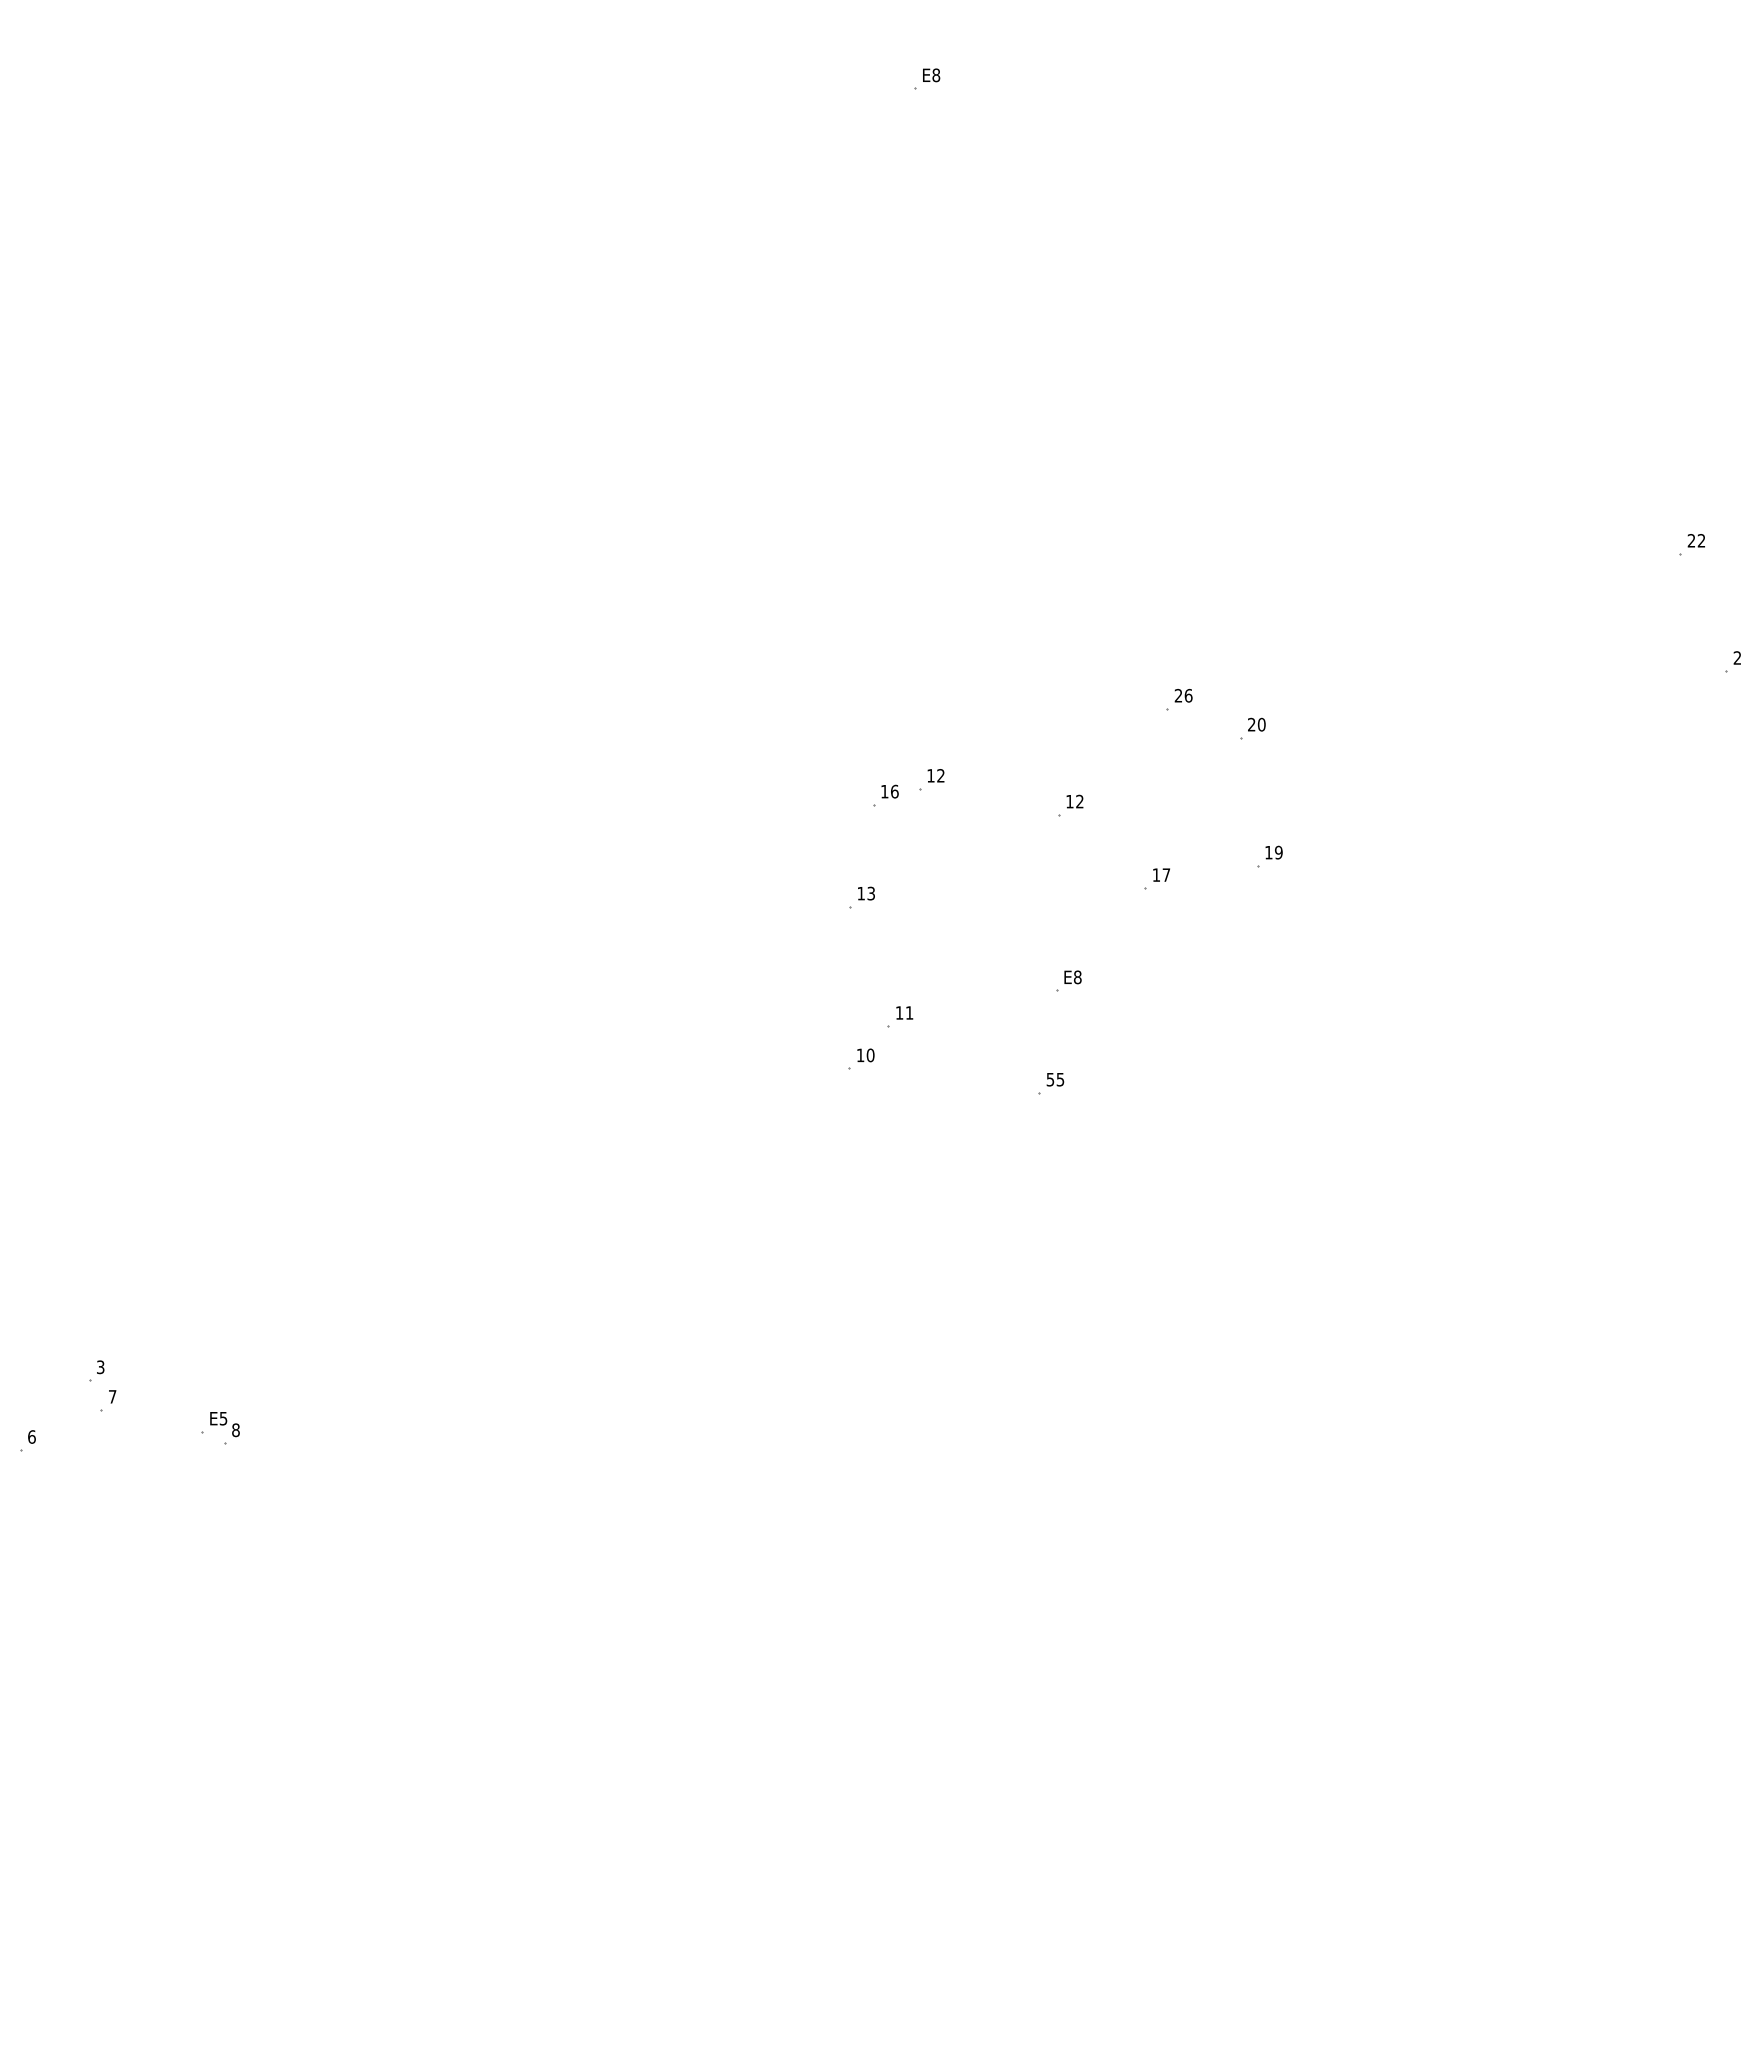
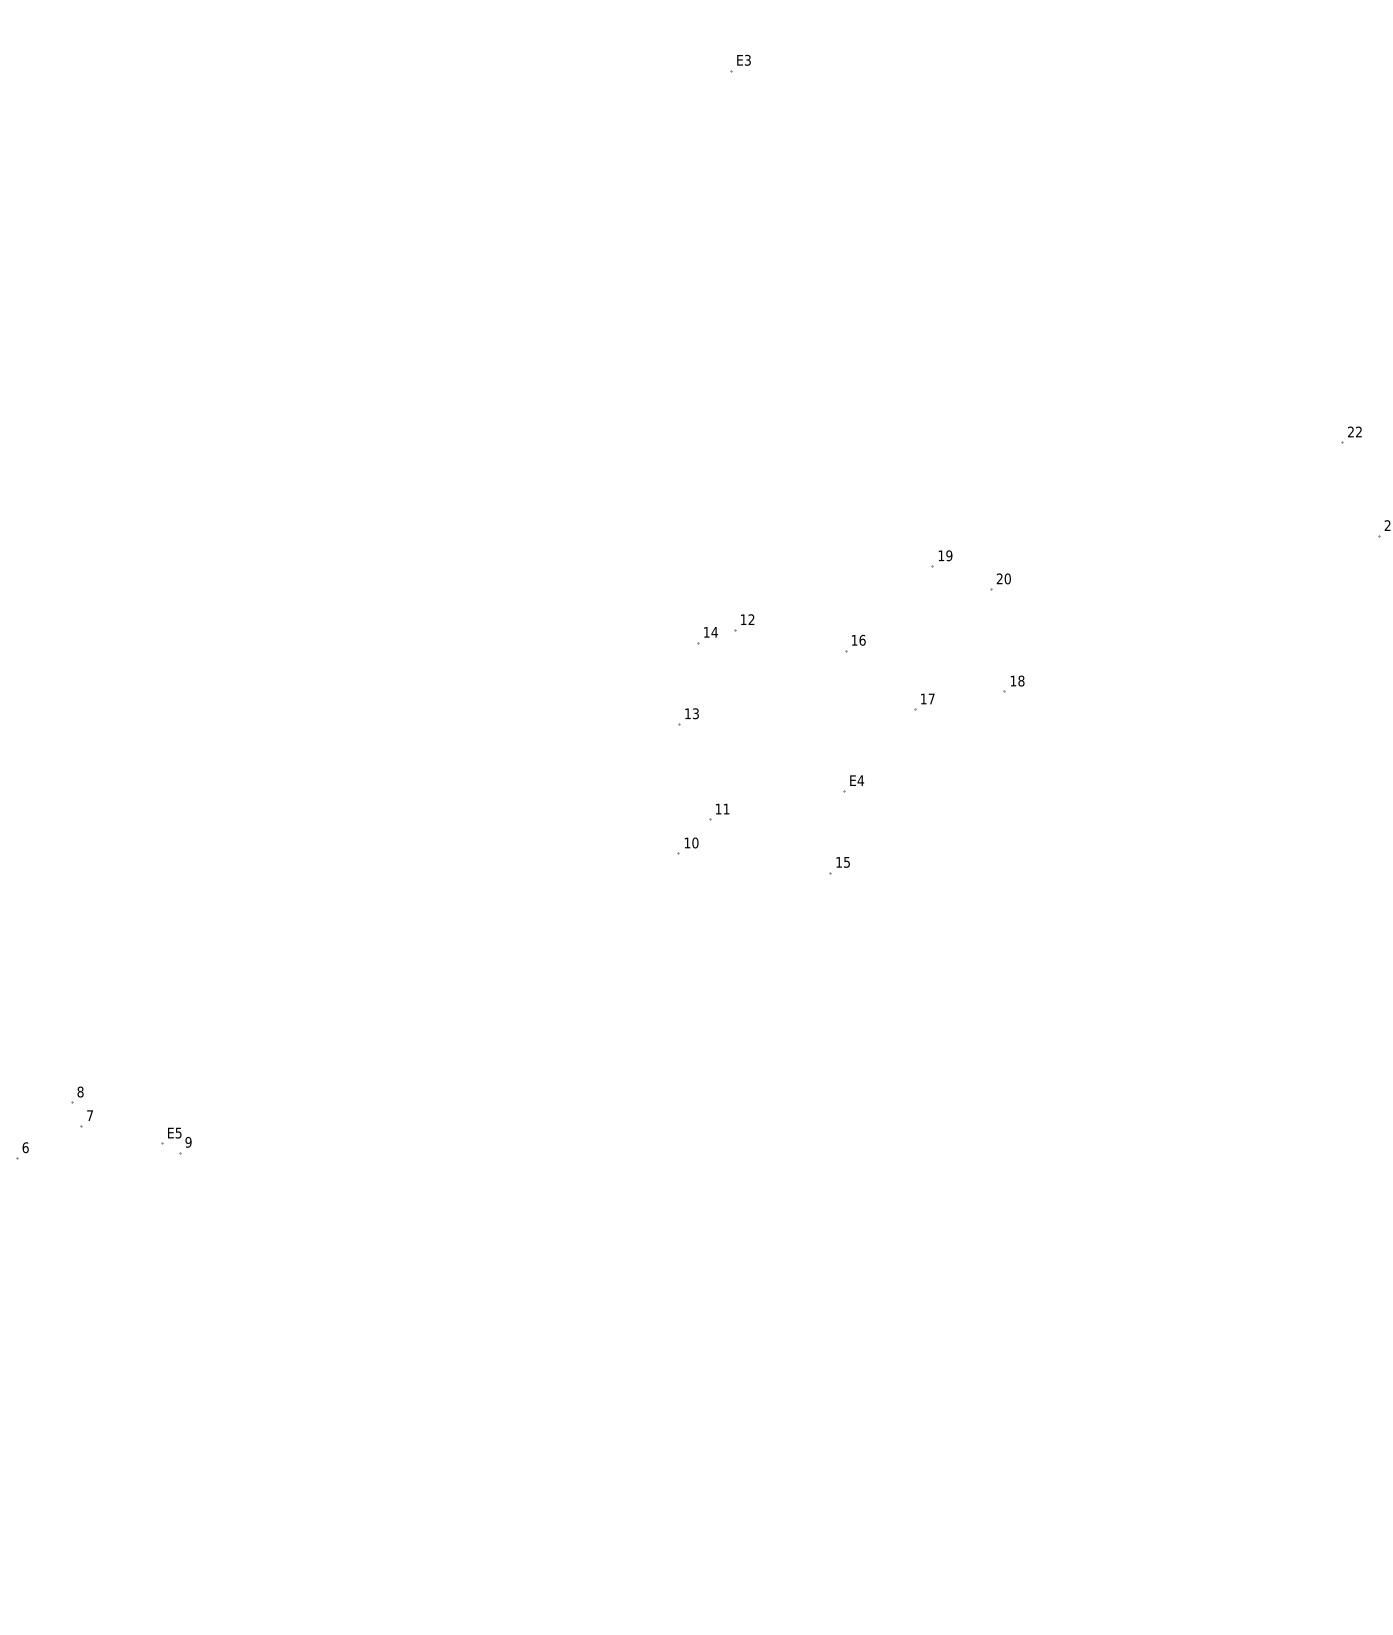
text: (936, 75) -> (748, 60), E8 -> E3
text: (1183, 695) -> (945, 555), 26 -> 19
text: (894, 791) -> (714, 632), 16 -> 14
text: (1079, 801) -> (862, 640), 12 -> 16
text: (1278, 852) -> (1021, 680), 19 -> 18
text: (1077, 977) -> (860, 780), E8 -> E4
text: (1050, 1079) -> (839, 862), 55 -> 15
text: (100, 1367) -> (80, 1092), 3 -> 8
text: (235, 1430) -> (188, 1142), 8 -> 9

